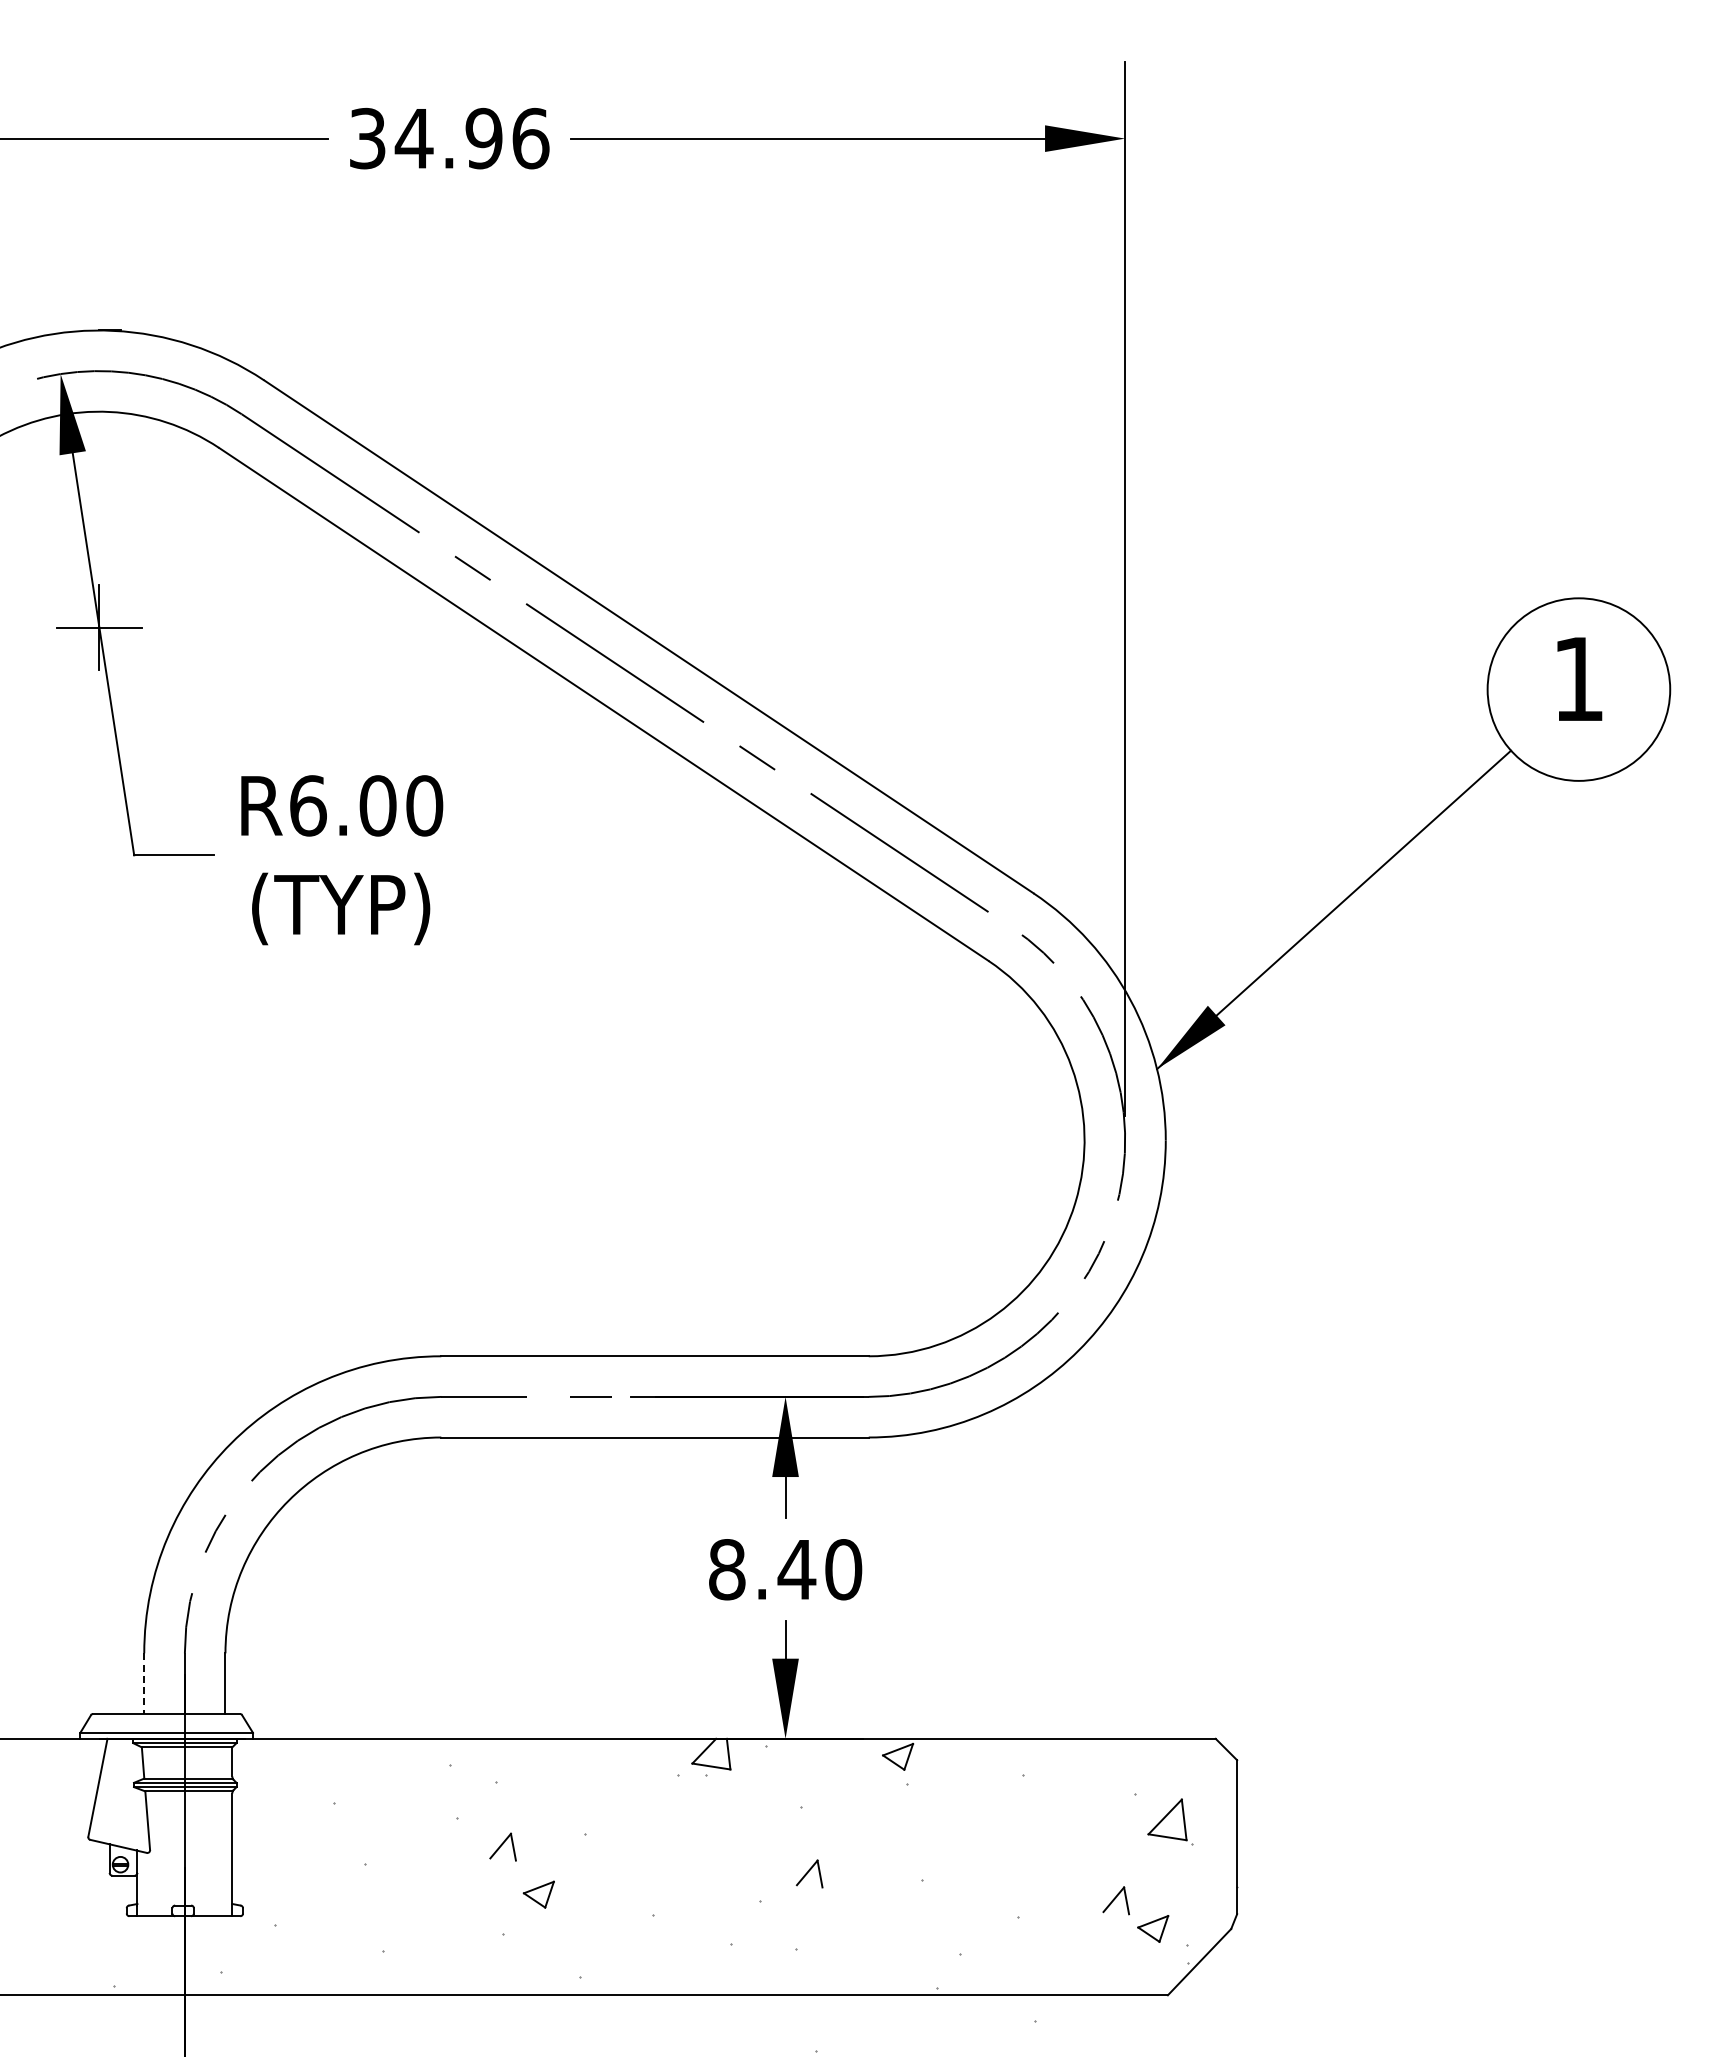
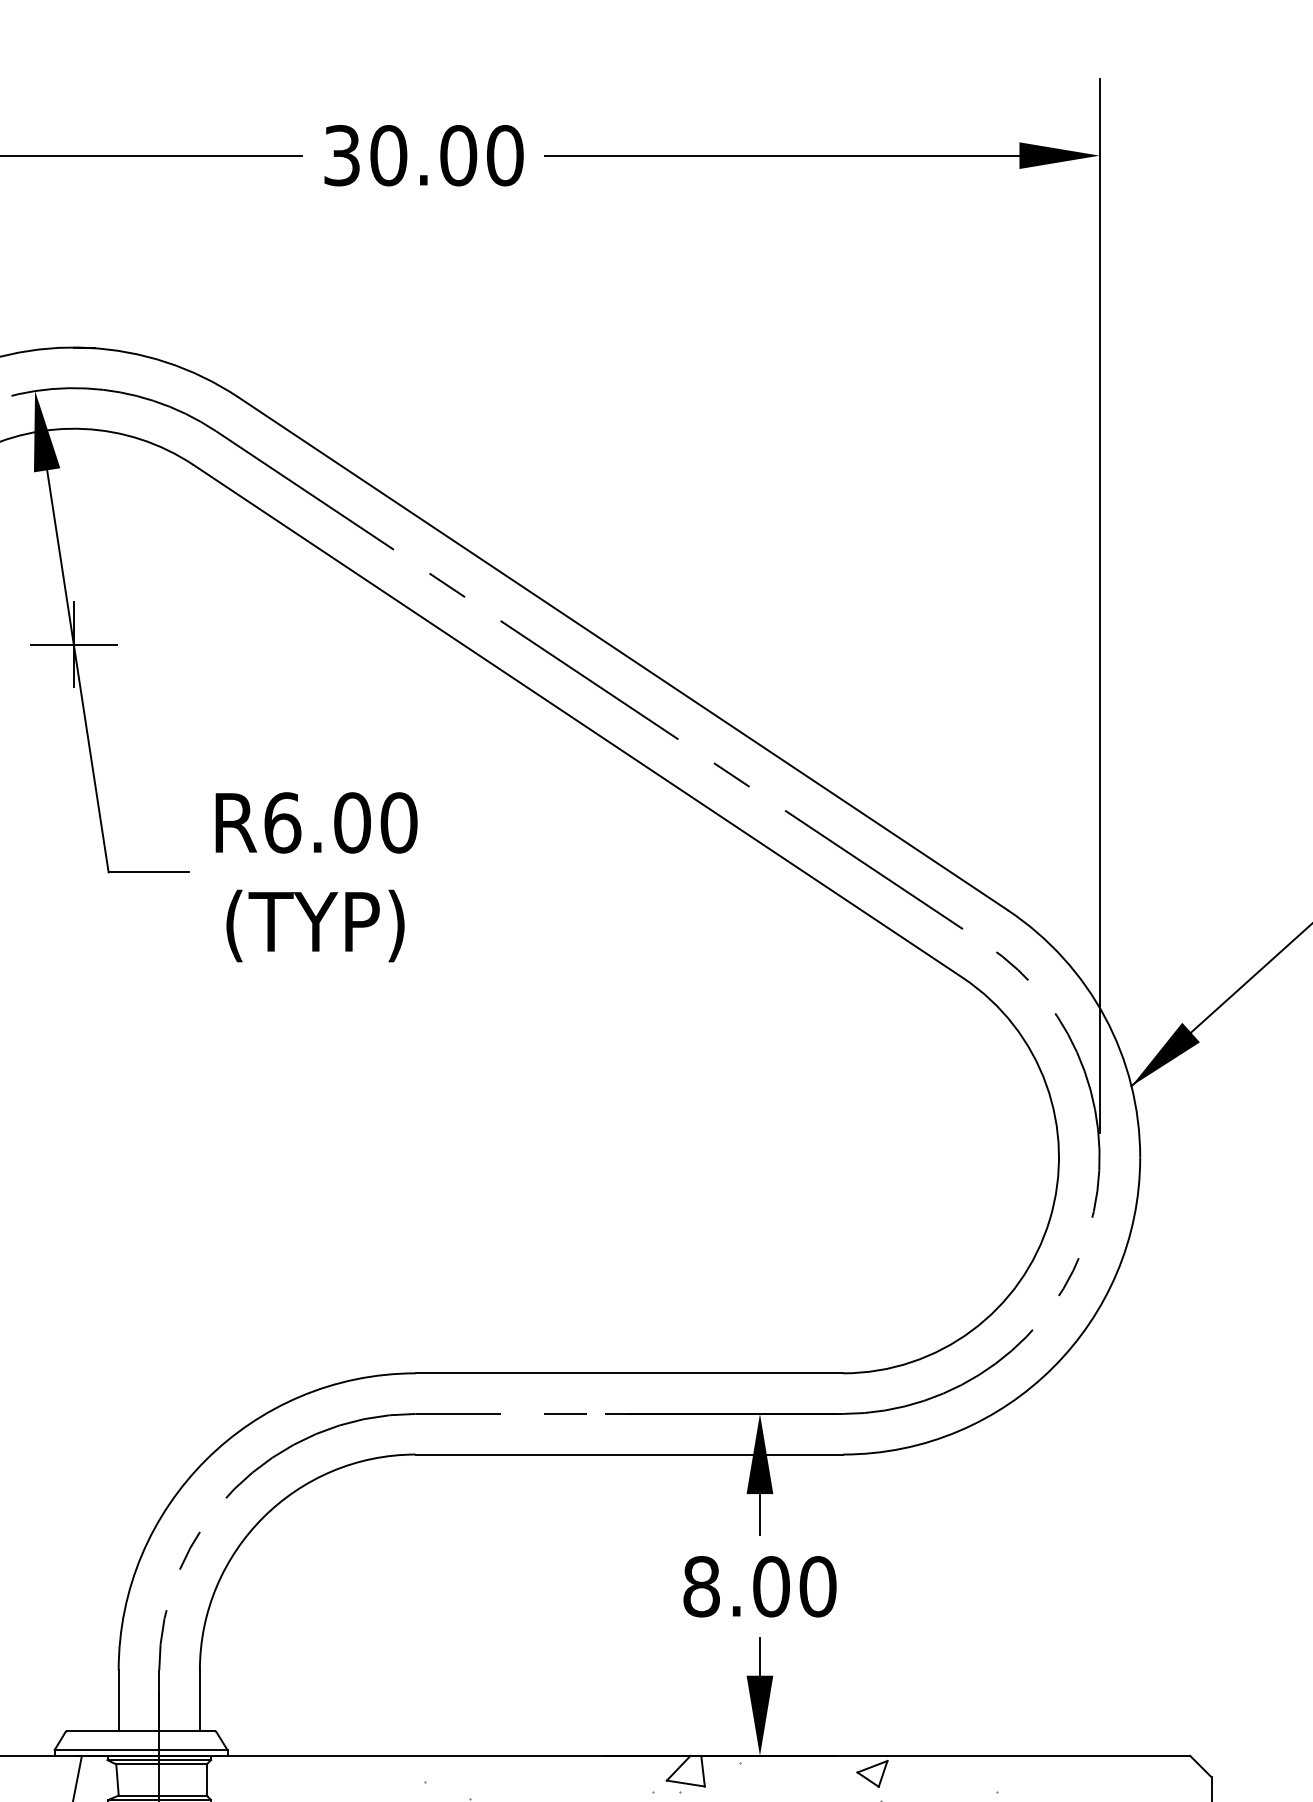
text: (471, 138) -> (445, 155), 34.96 -> 30.00
text: (796, 1569) -> (770, 1586), 8.40 -> 8.00
line: (144, 1684) -> (118, 1701), dashed -> solid

